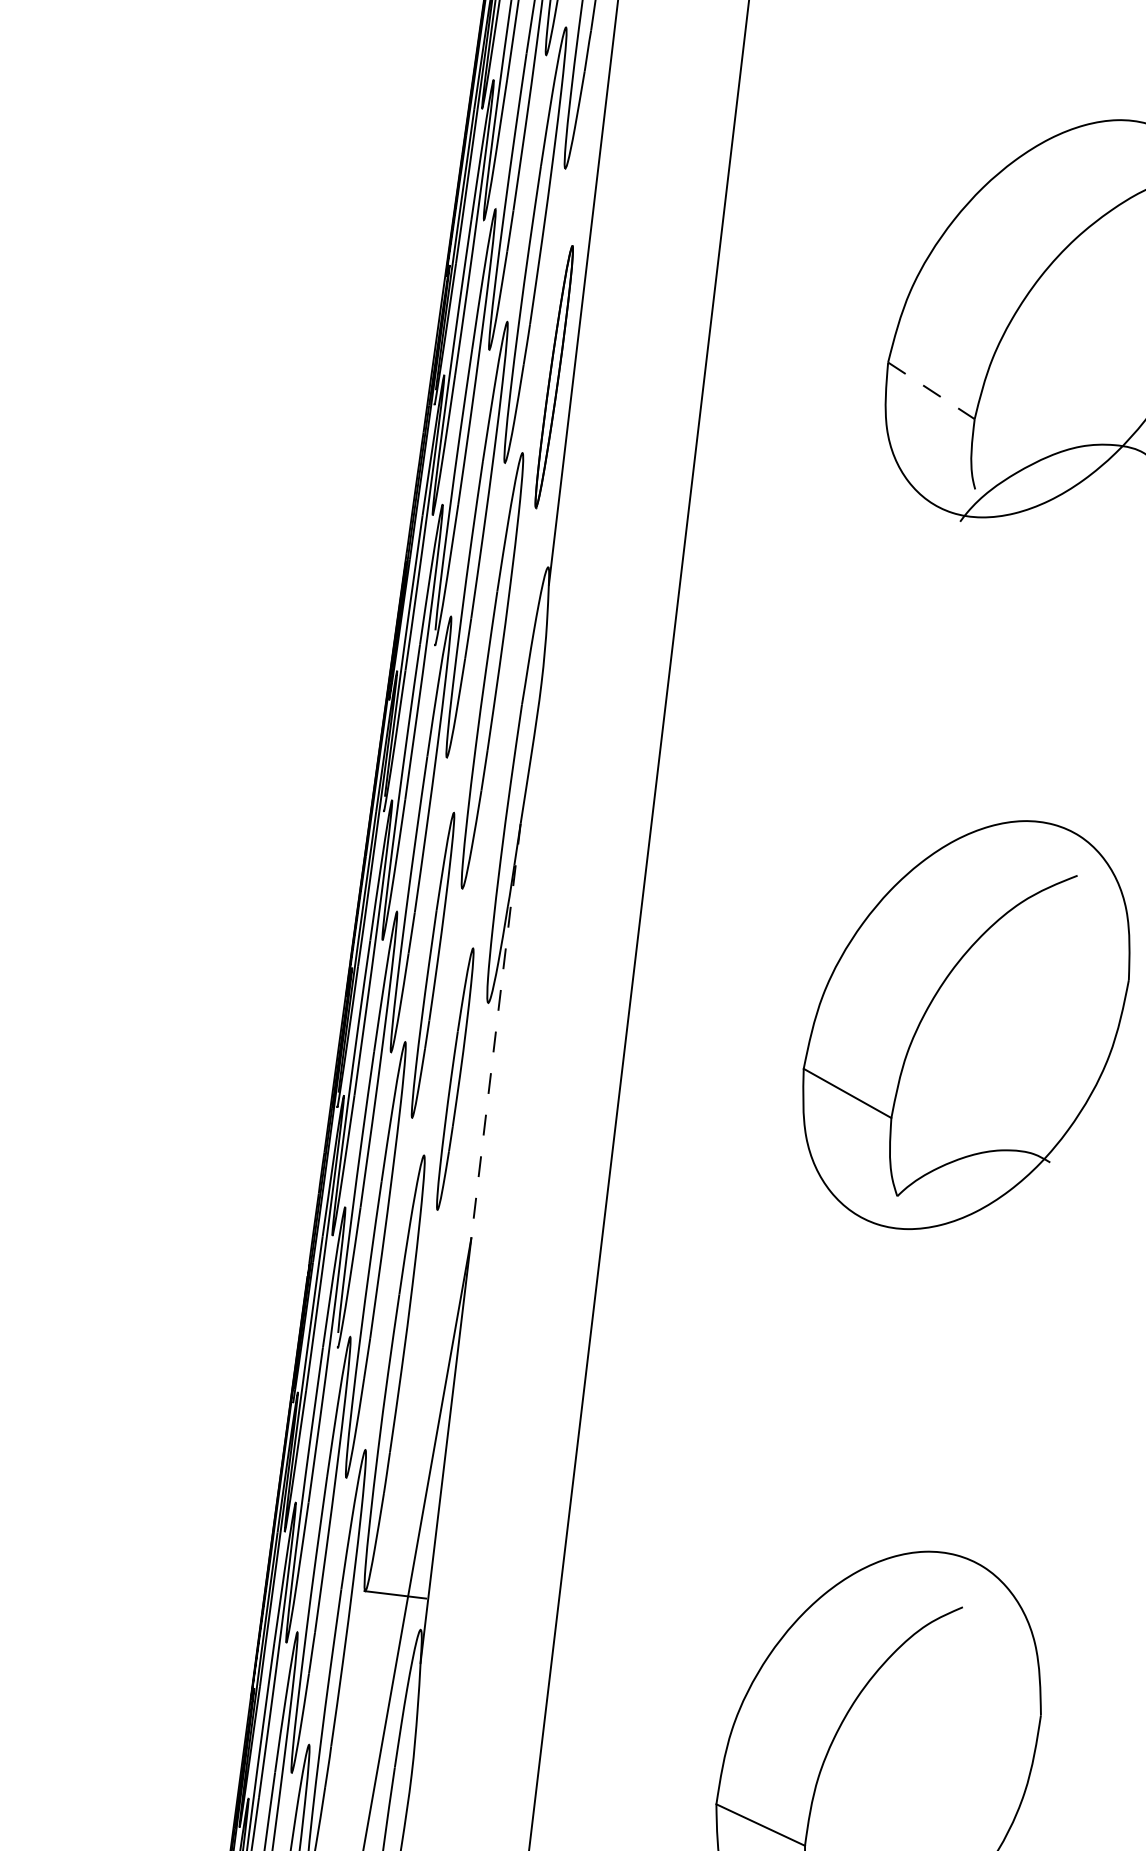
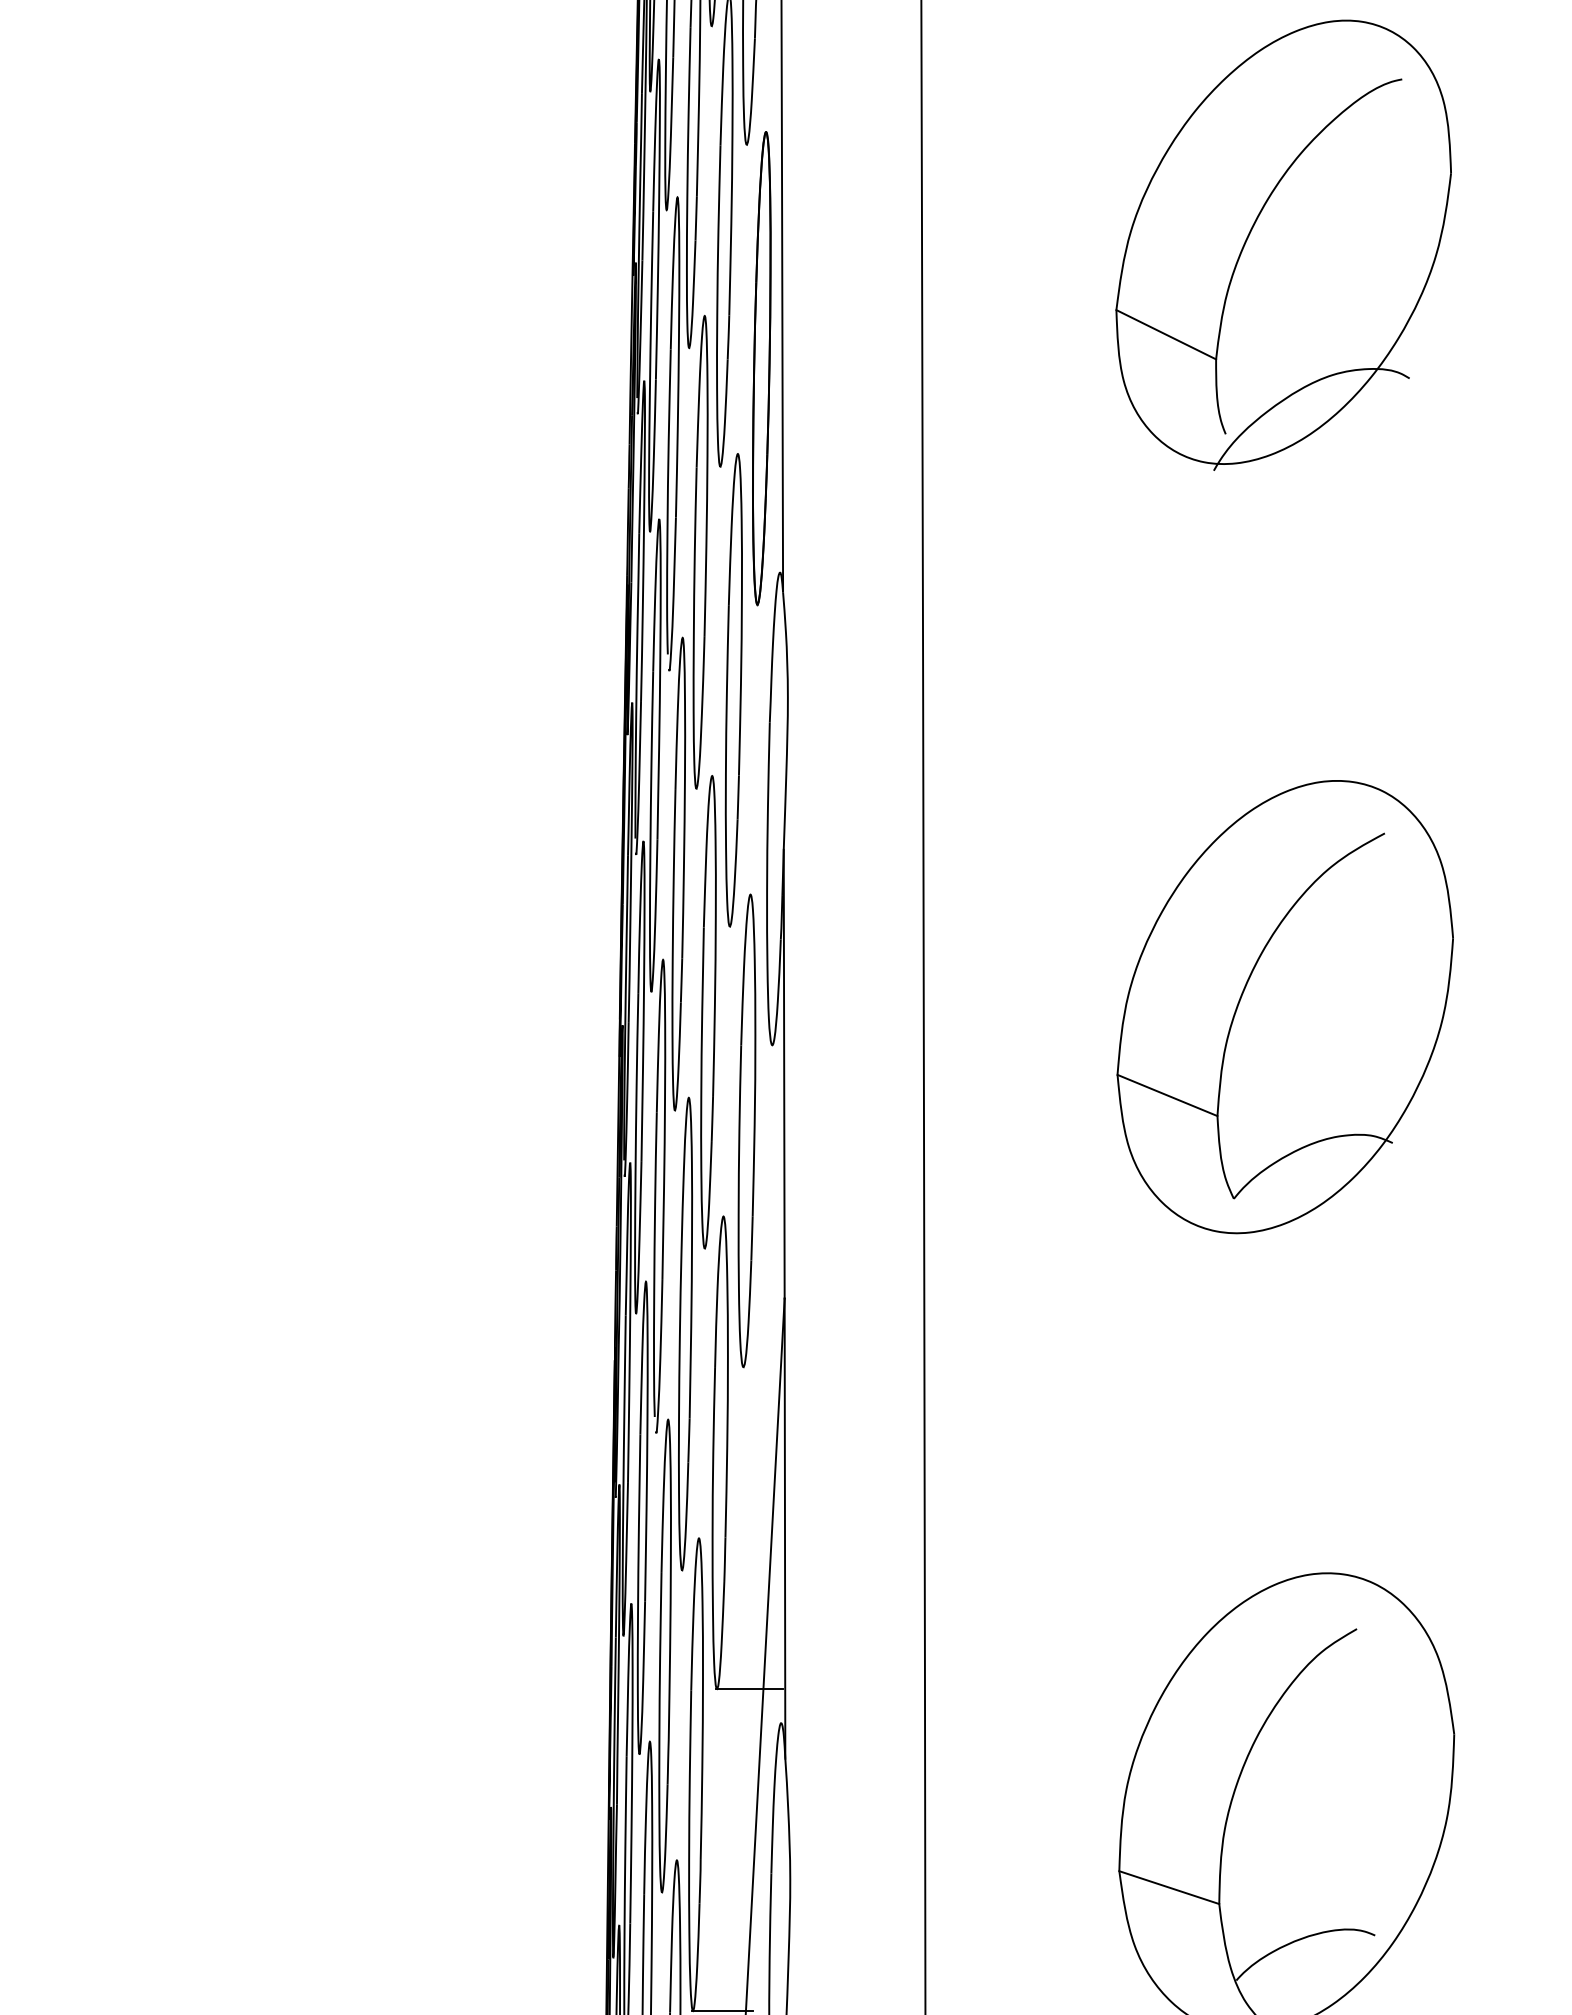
part: (553, 376) -> (761, 368), size x1.67
line: (931, 390) -> (1166, 334), dashed -> solid
part: (433, 965) -> (708, 1012), size x1.43
line: (496, 1031) -> (784, 1074), dashed -> solid
part: (454, 1078) -> (746, 1130), size x1.67

